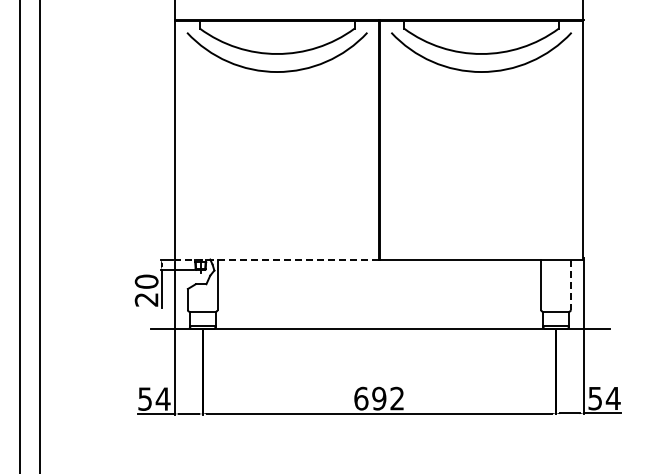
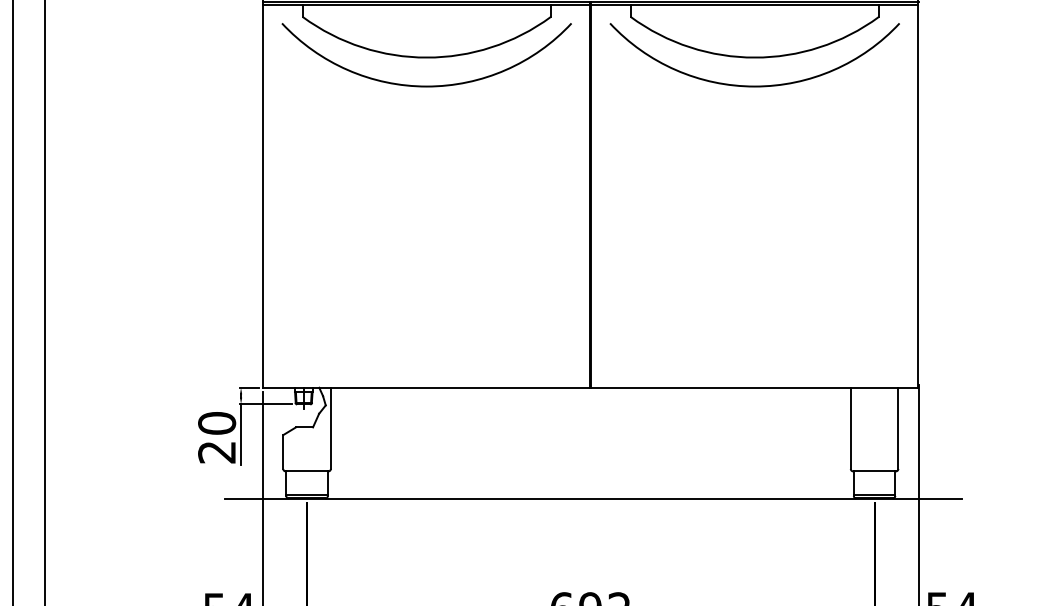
line: (277, 259) -> (427, 387), dashed -> solid
line: (570, 285) -> (897, 429), dashed -> solid

